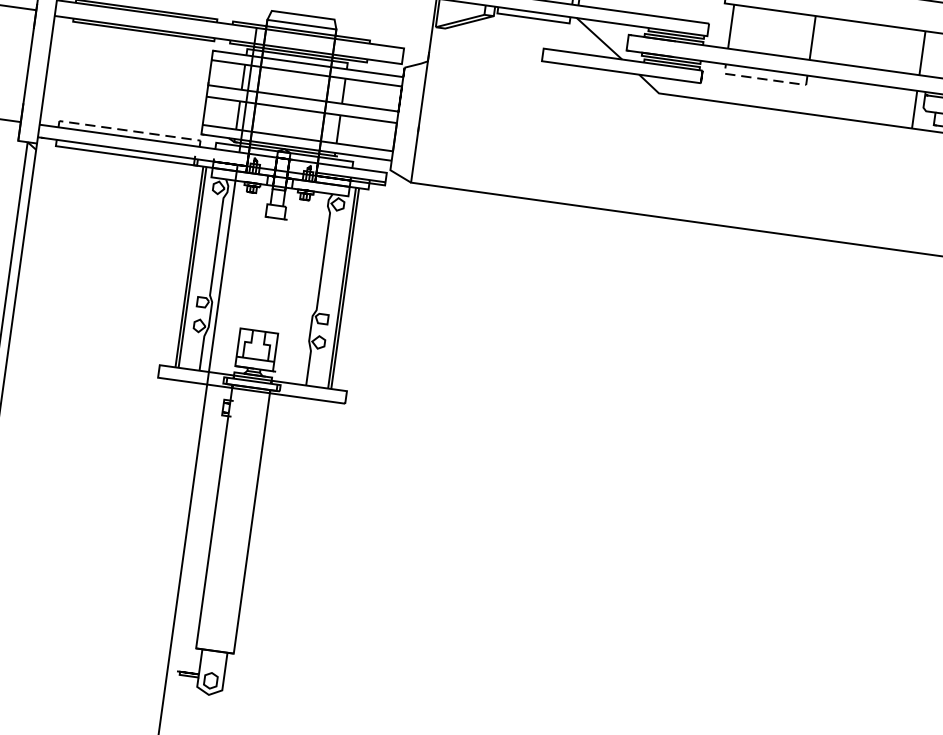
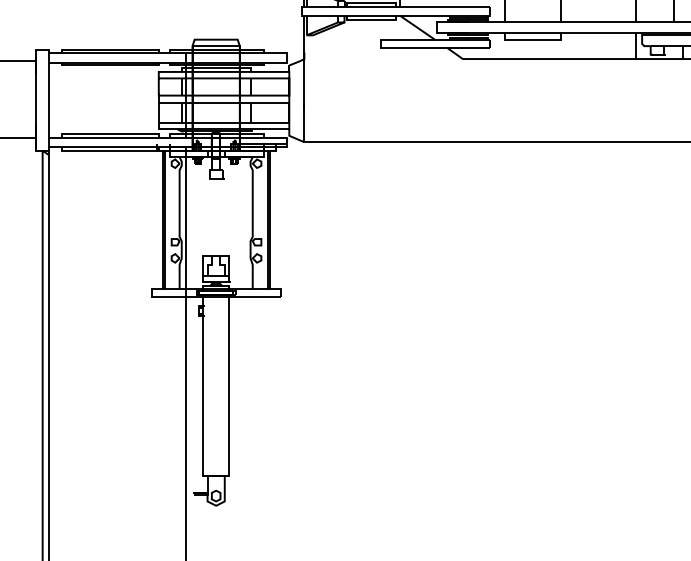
line: (765, 79) -> (533, 39), dashed -> solid
line: (130, 130) -> (110, 133), dashed -> solid

